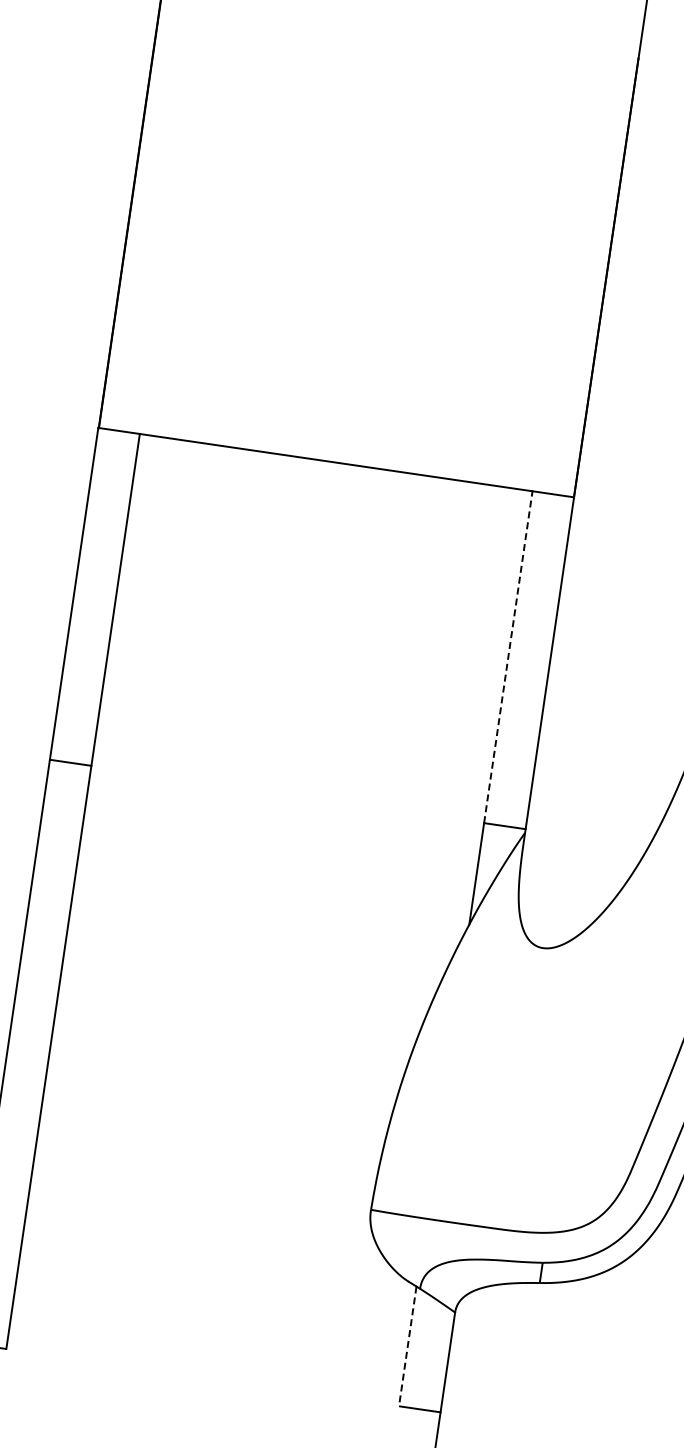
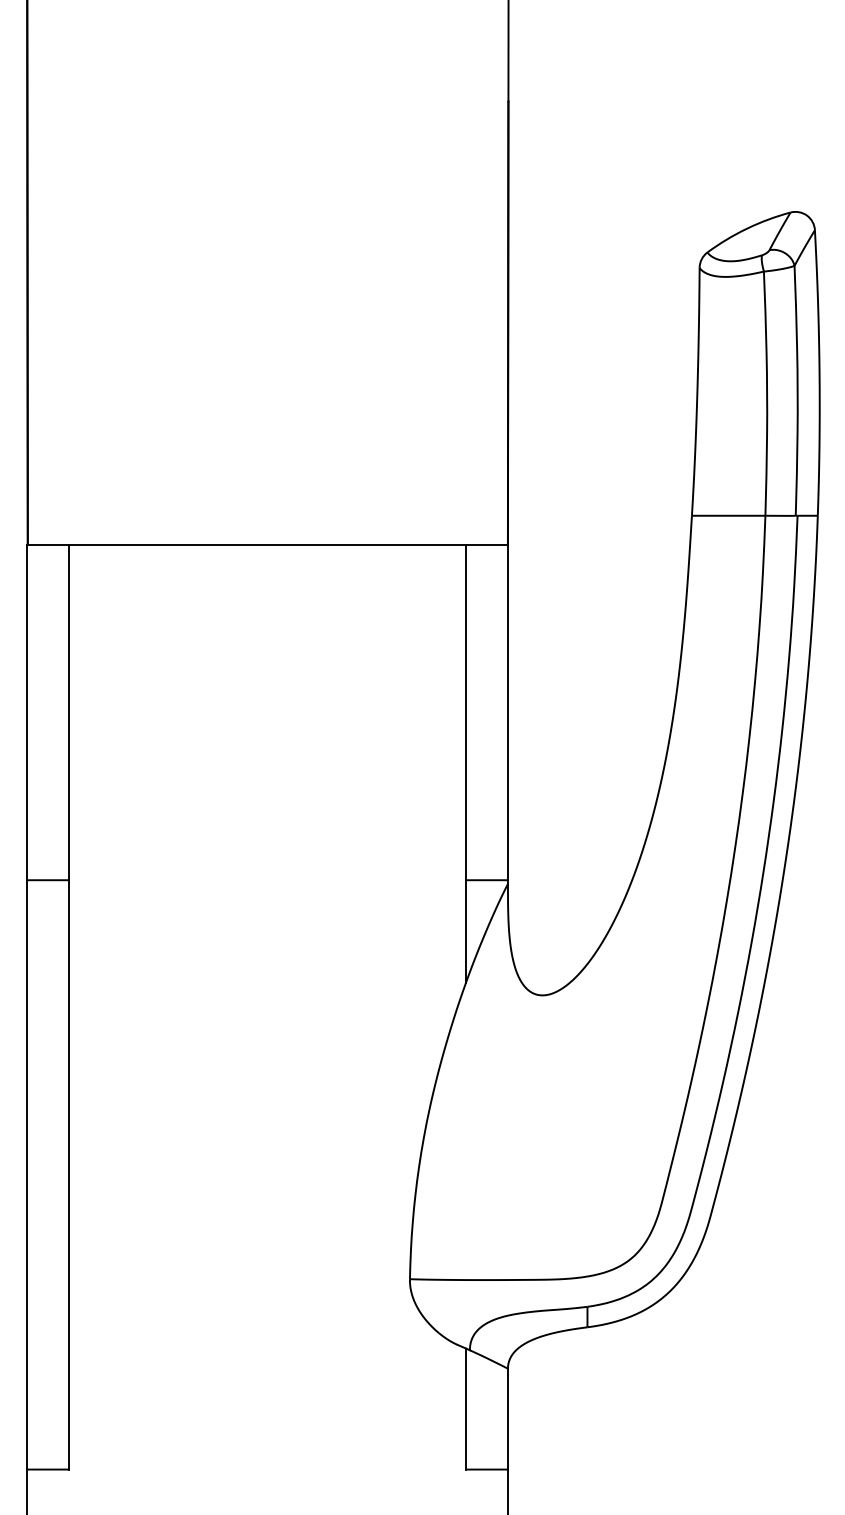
line: (508, 657) -> (466, 712), dashed -> solid
line: (408, 1346) -> (466, 1409), dashed -> solid

